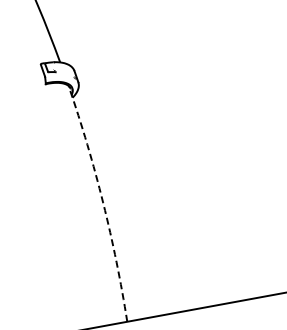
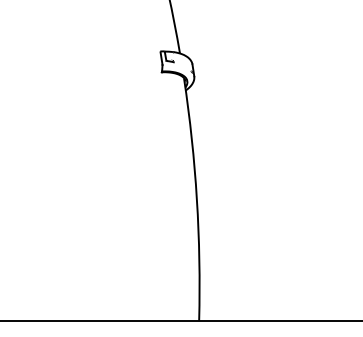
line: (102, 203) -> (196, 199), dashed -> solid

